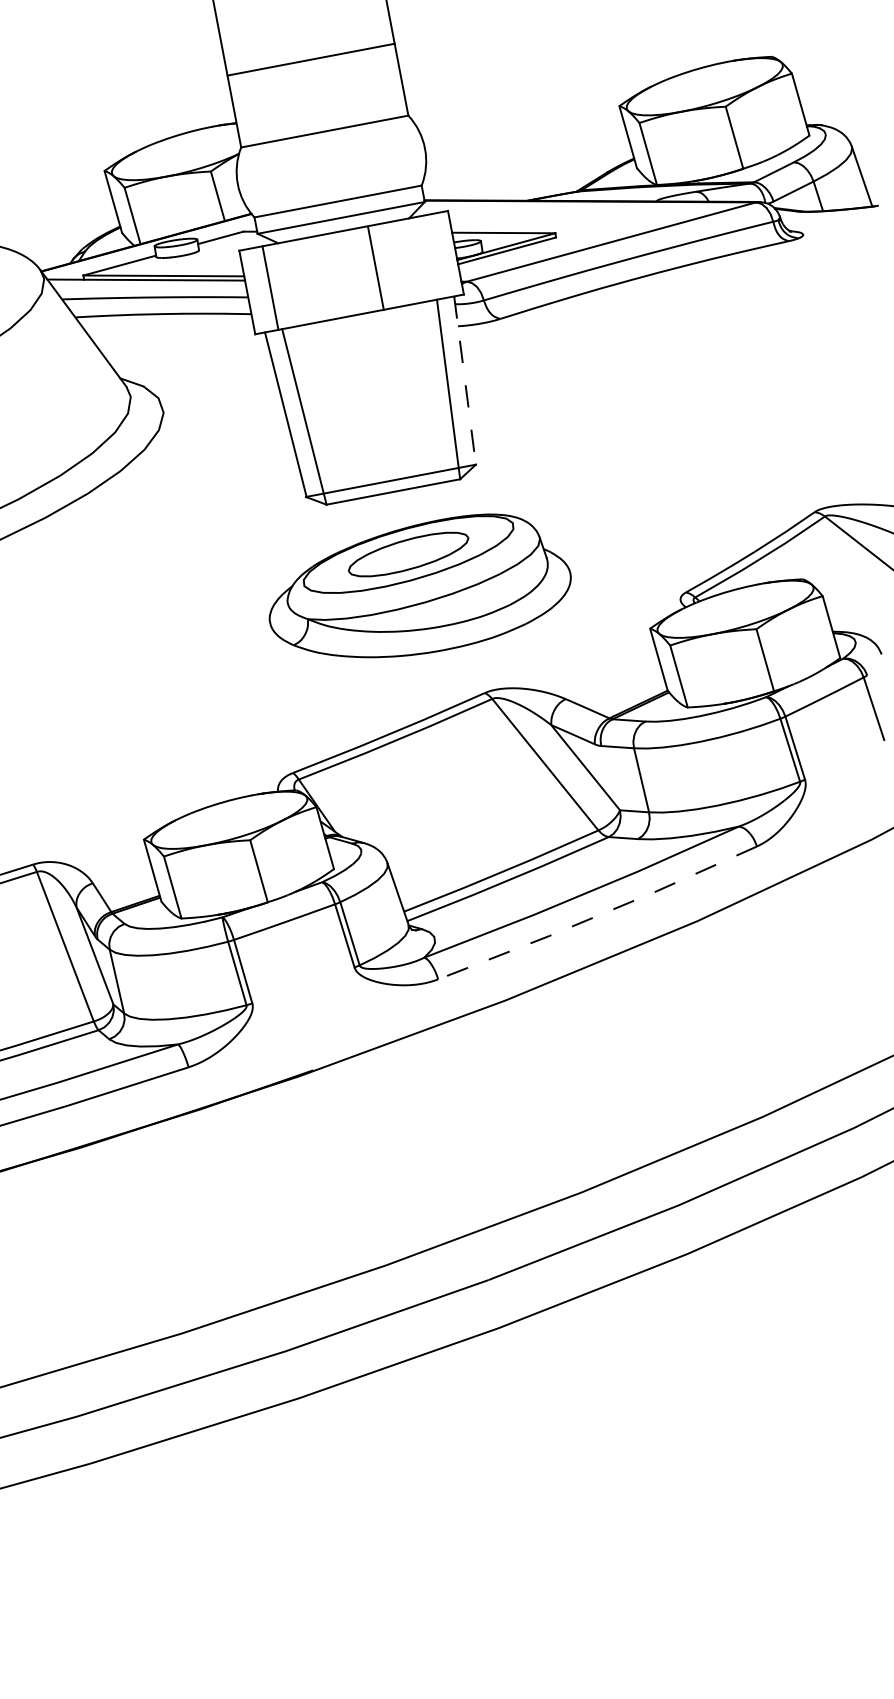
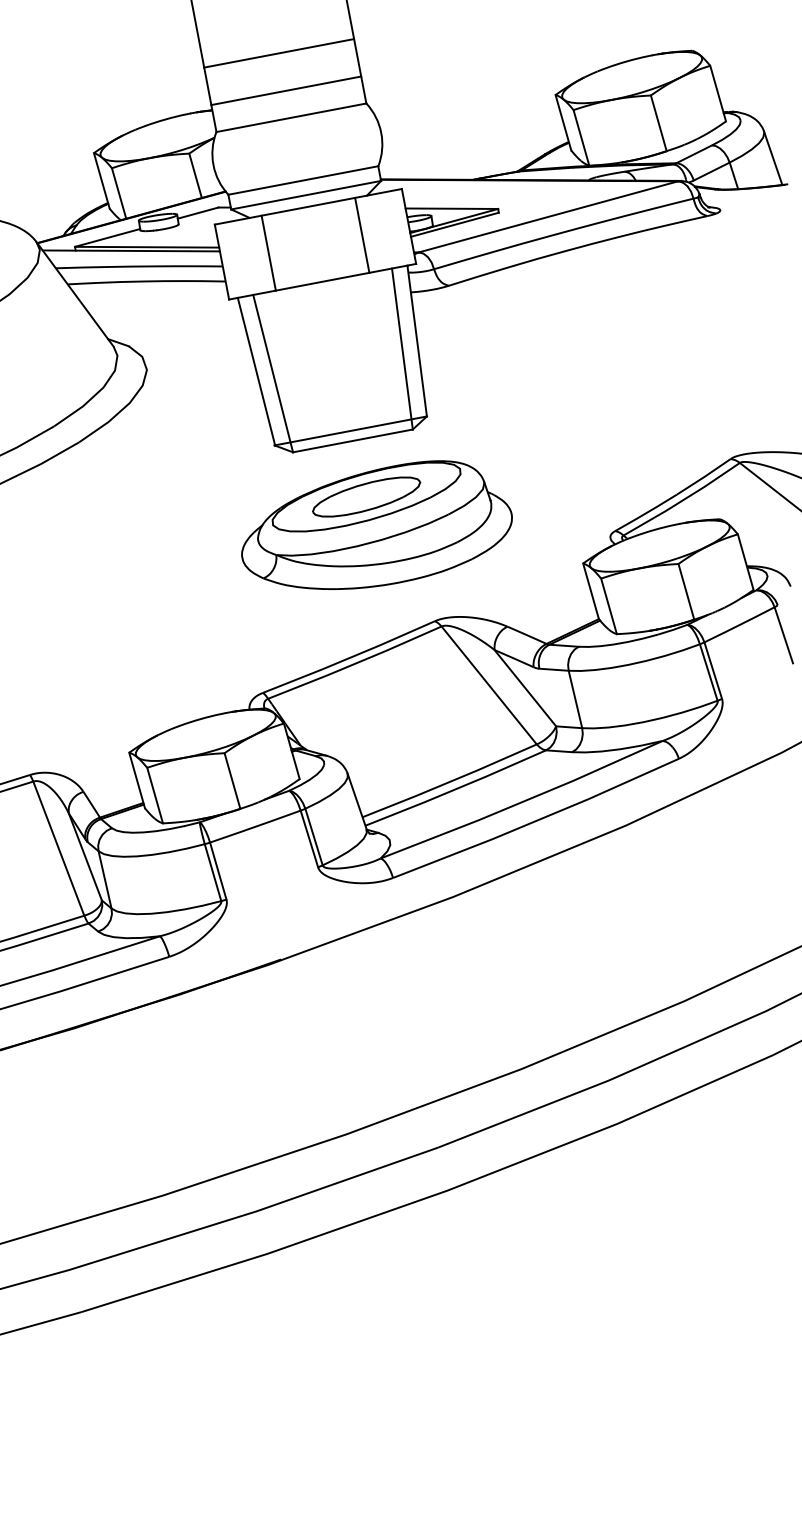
line: (319, 101) -> (286, 90), added
line: (376, 267) -> (362, 234), moved
line: (270, 287) -> (268, 252), moved
line: (465, 381) -> (417, 341), dashed -> solid
line: (599, 915) -> (537, 820), dashed -> solid

